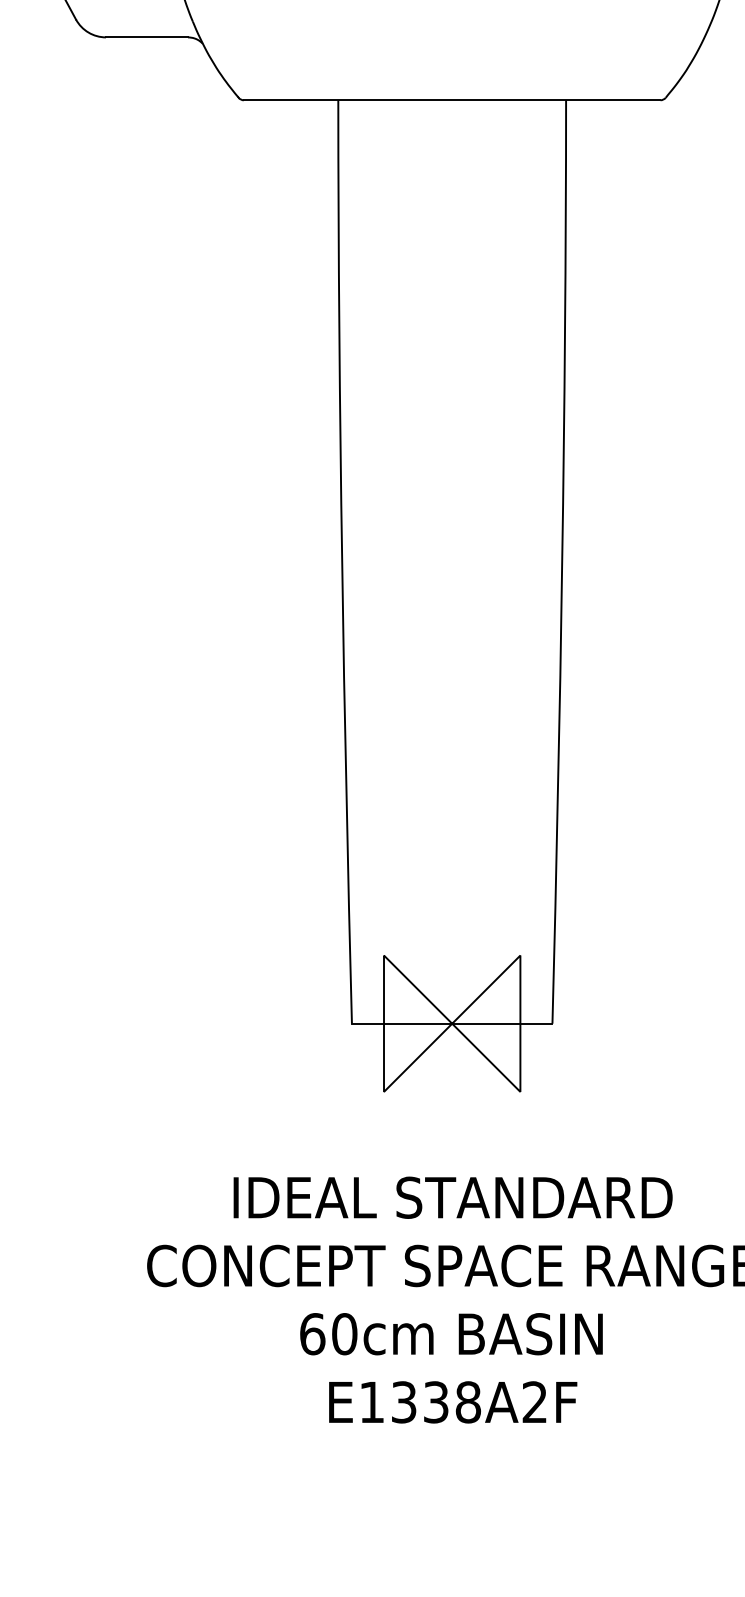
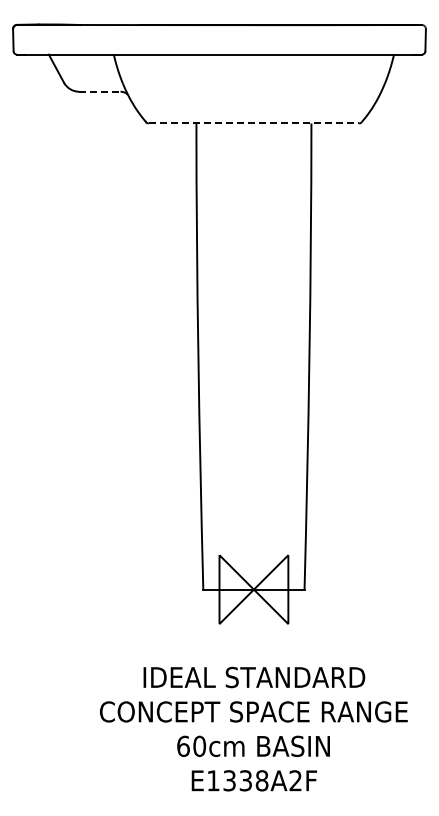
line: (146, 36) -> (99, 91), solid -> dashed
line: (453, 100) -> (254, 123), solid -> dashed

